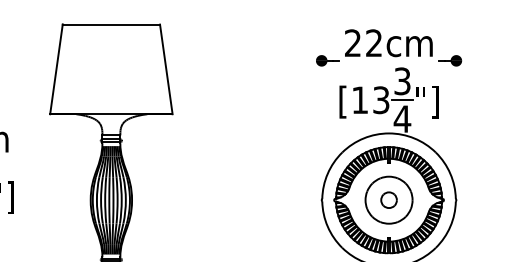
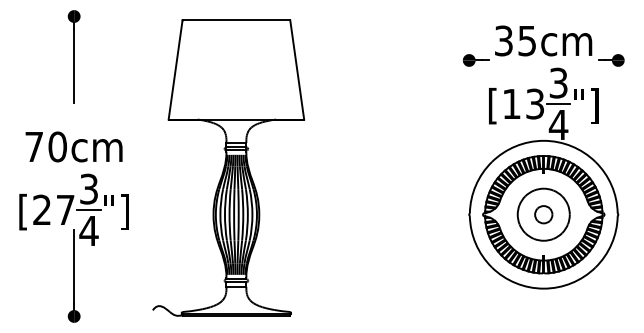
text: (363, 42) -> (515, 40), 22cm -> 35cm

